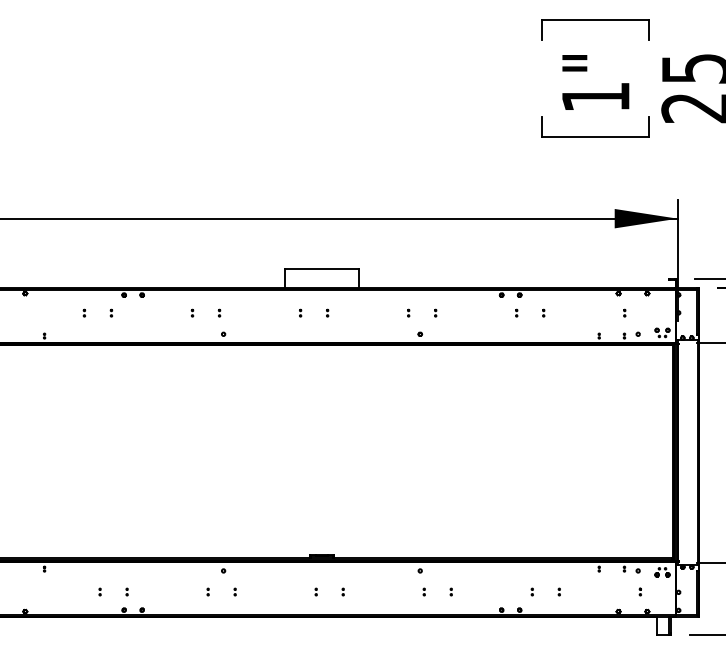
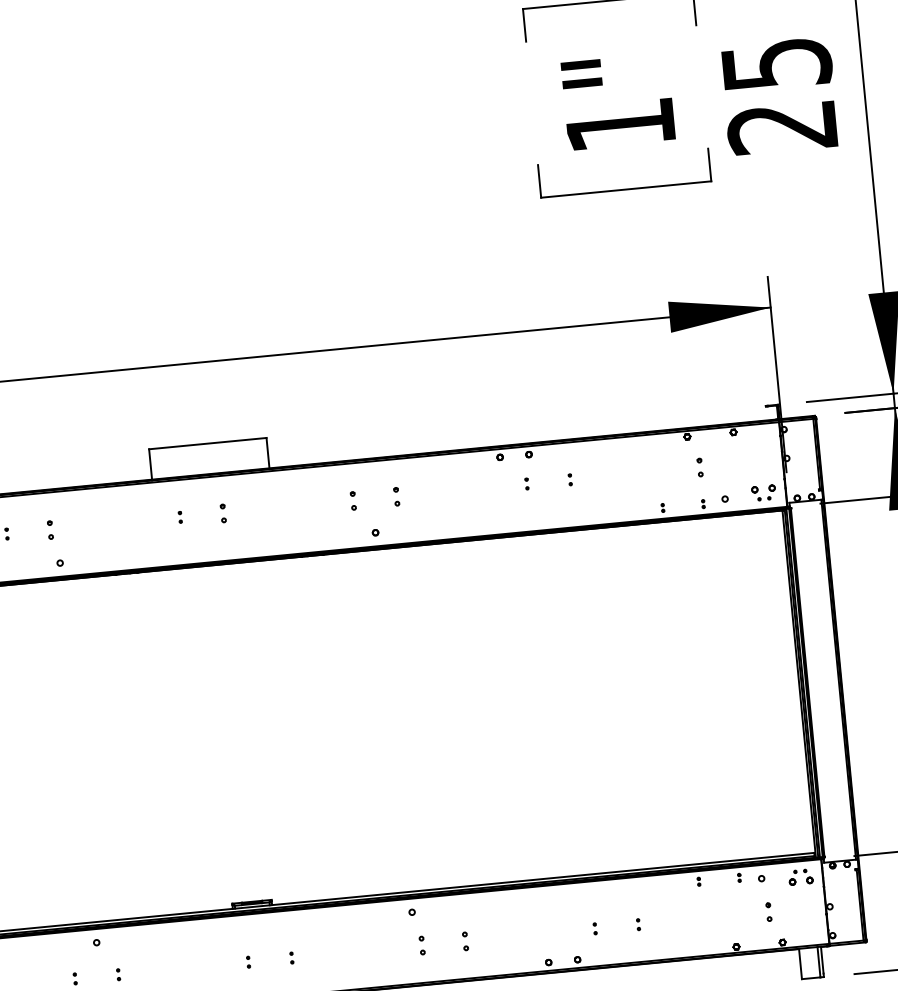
part: (219, 312) -> (50, 528), size x1.6
part: (327, 312) -> (223, 512), size x1.6
part: (408, 312) -> (353, 499), size x1.6
part: (435, 312) -> (396, 495), size x1.6
part: (624, 312) -> (699, 466), size x1.6
part: (423, 591) -> (420, 944), size x1.6
part: (450, 591) -> (463, 940), size x1.6
part: (639, 591) -> (766, 911), size x1.6

